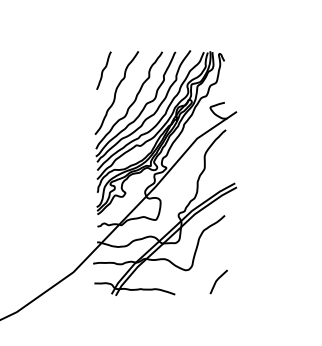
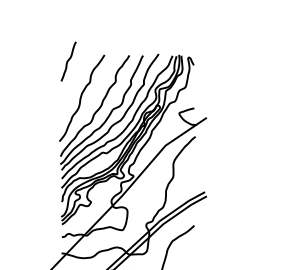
curve: (103, 70) -> (68, 61), moved

